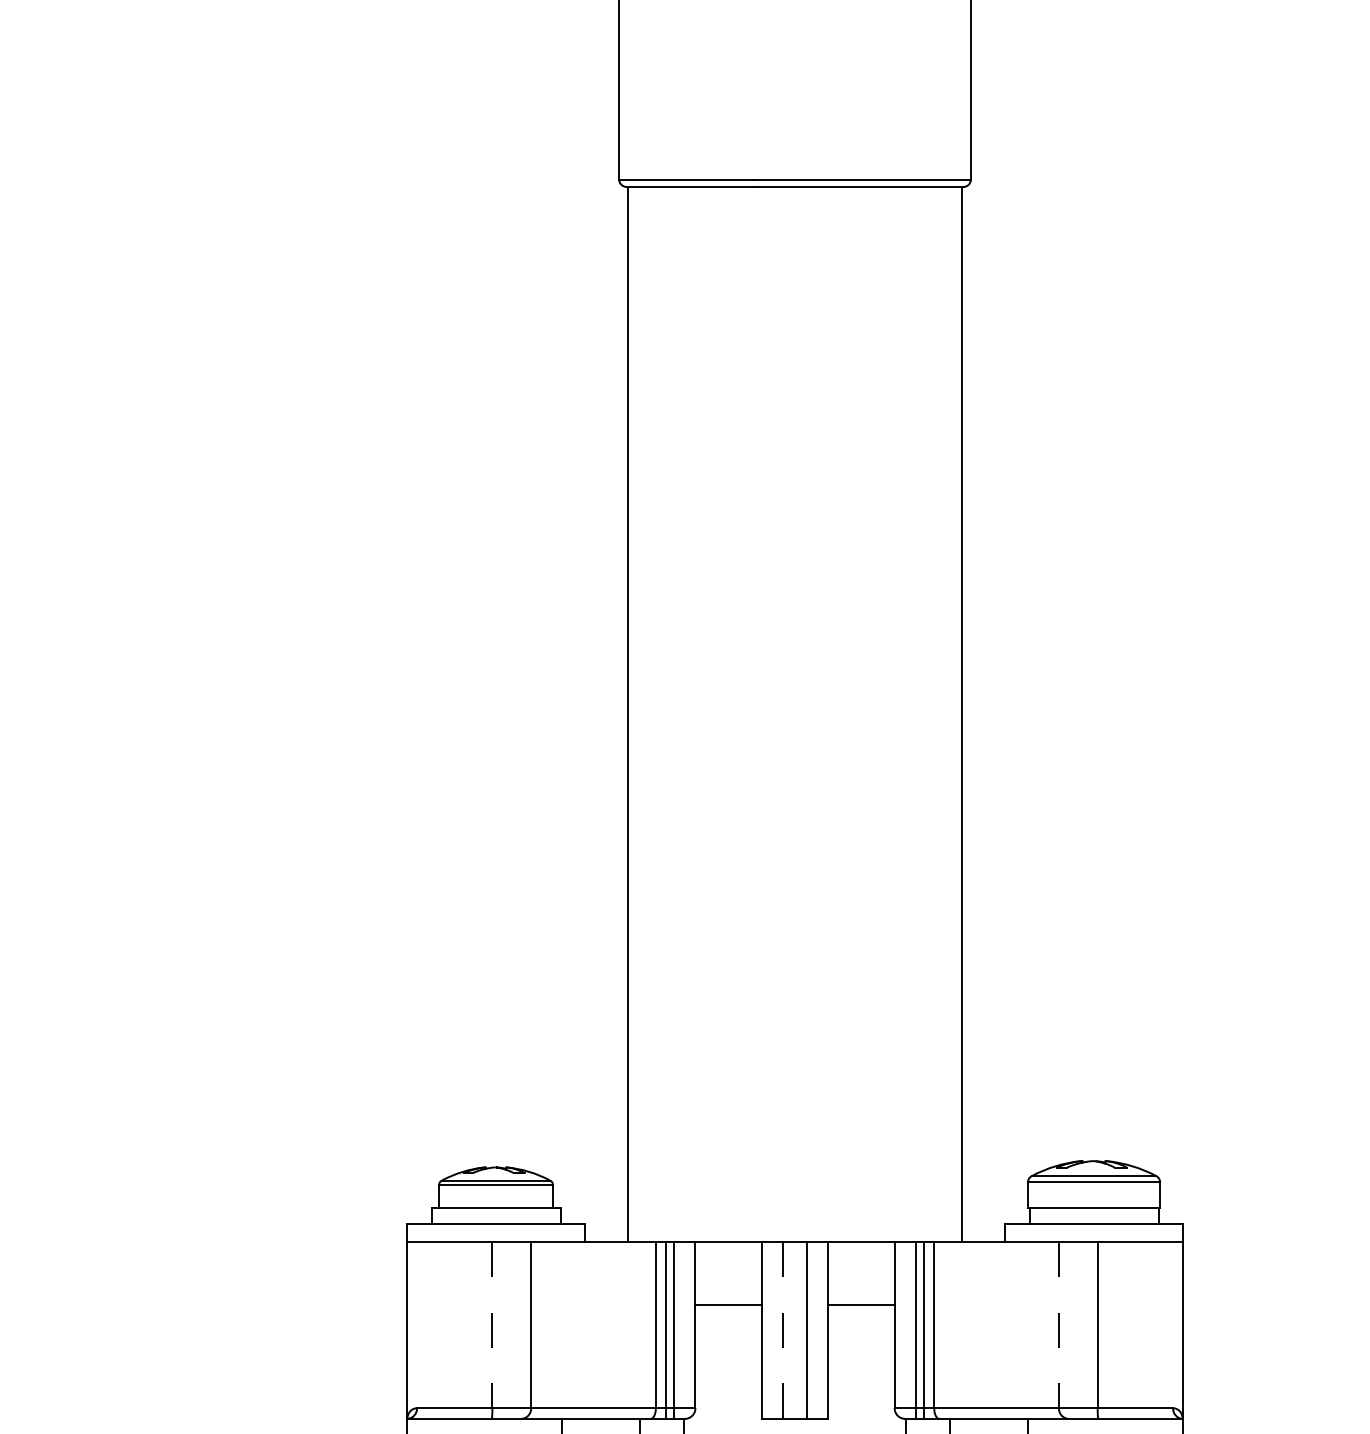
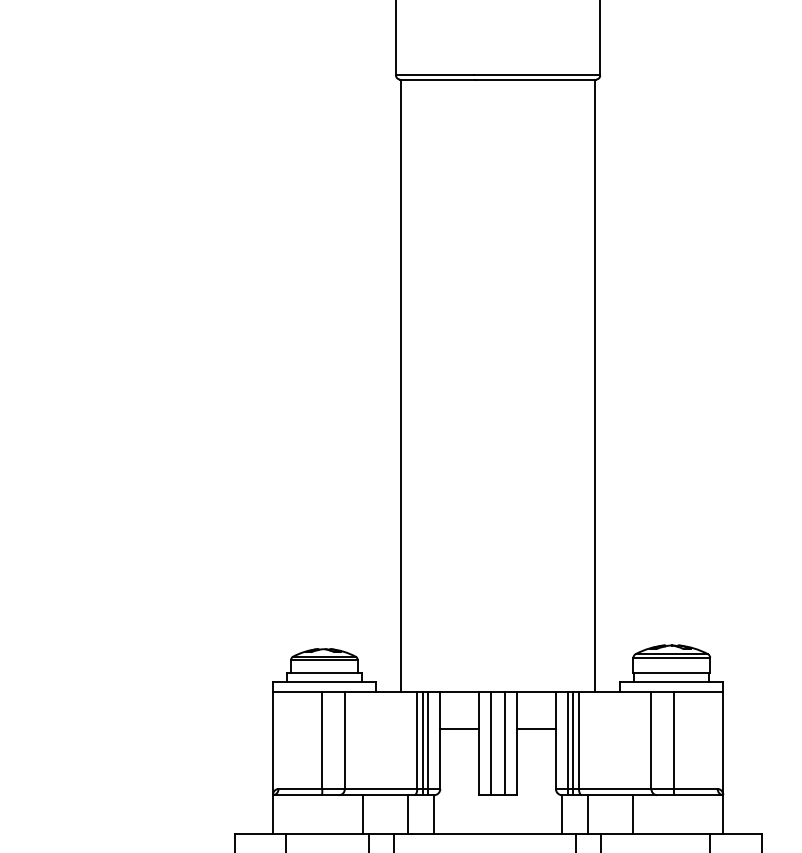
line: (492, 1326) -> (322, 741), dashed -> solid
line: (1059, 1326) -> (651, 741), dashed -> solid
line: (783, 1331) -> (491, 744), dashed -> solid

